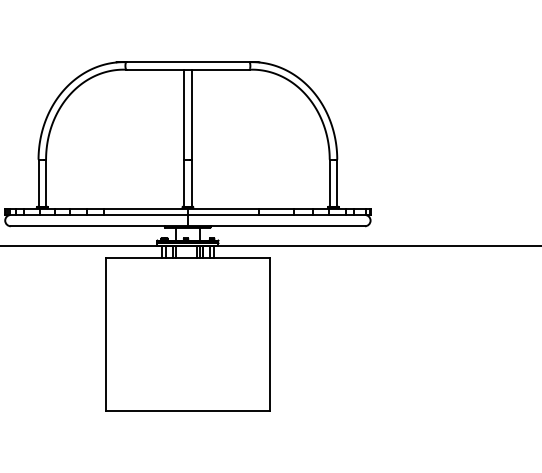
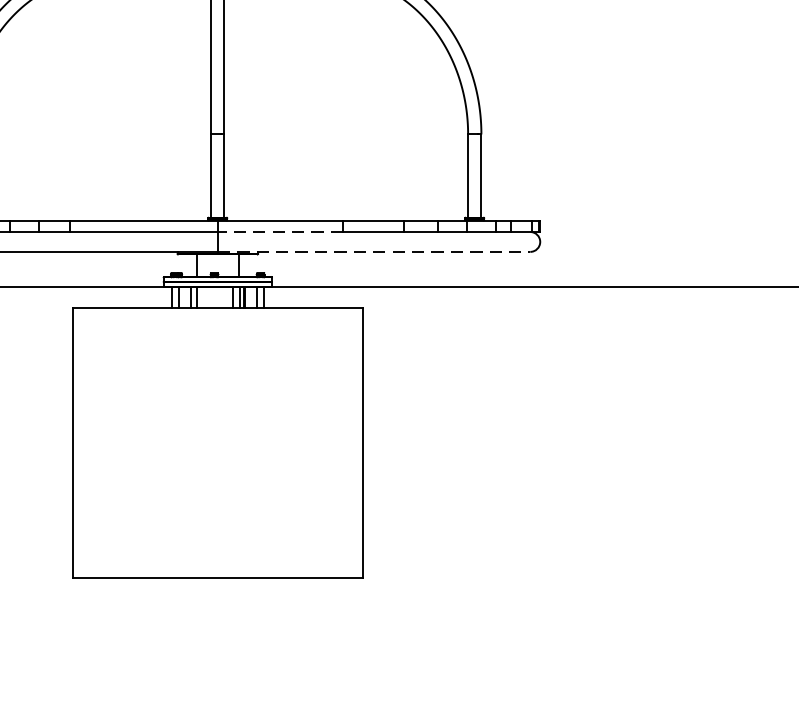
line: (223, 214) -> (280, 231), solid -> dashed
line: (276, 226) -> (374, 252), solid -> dashed

